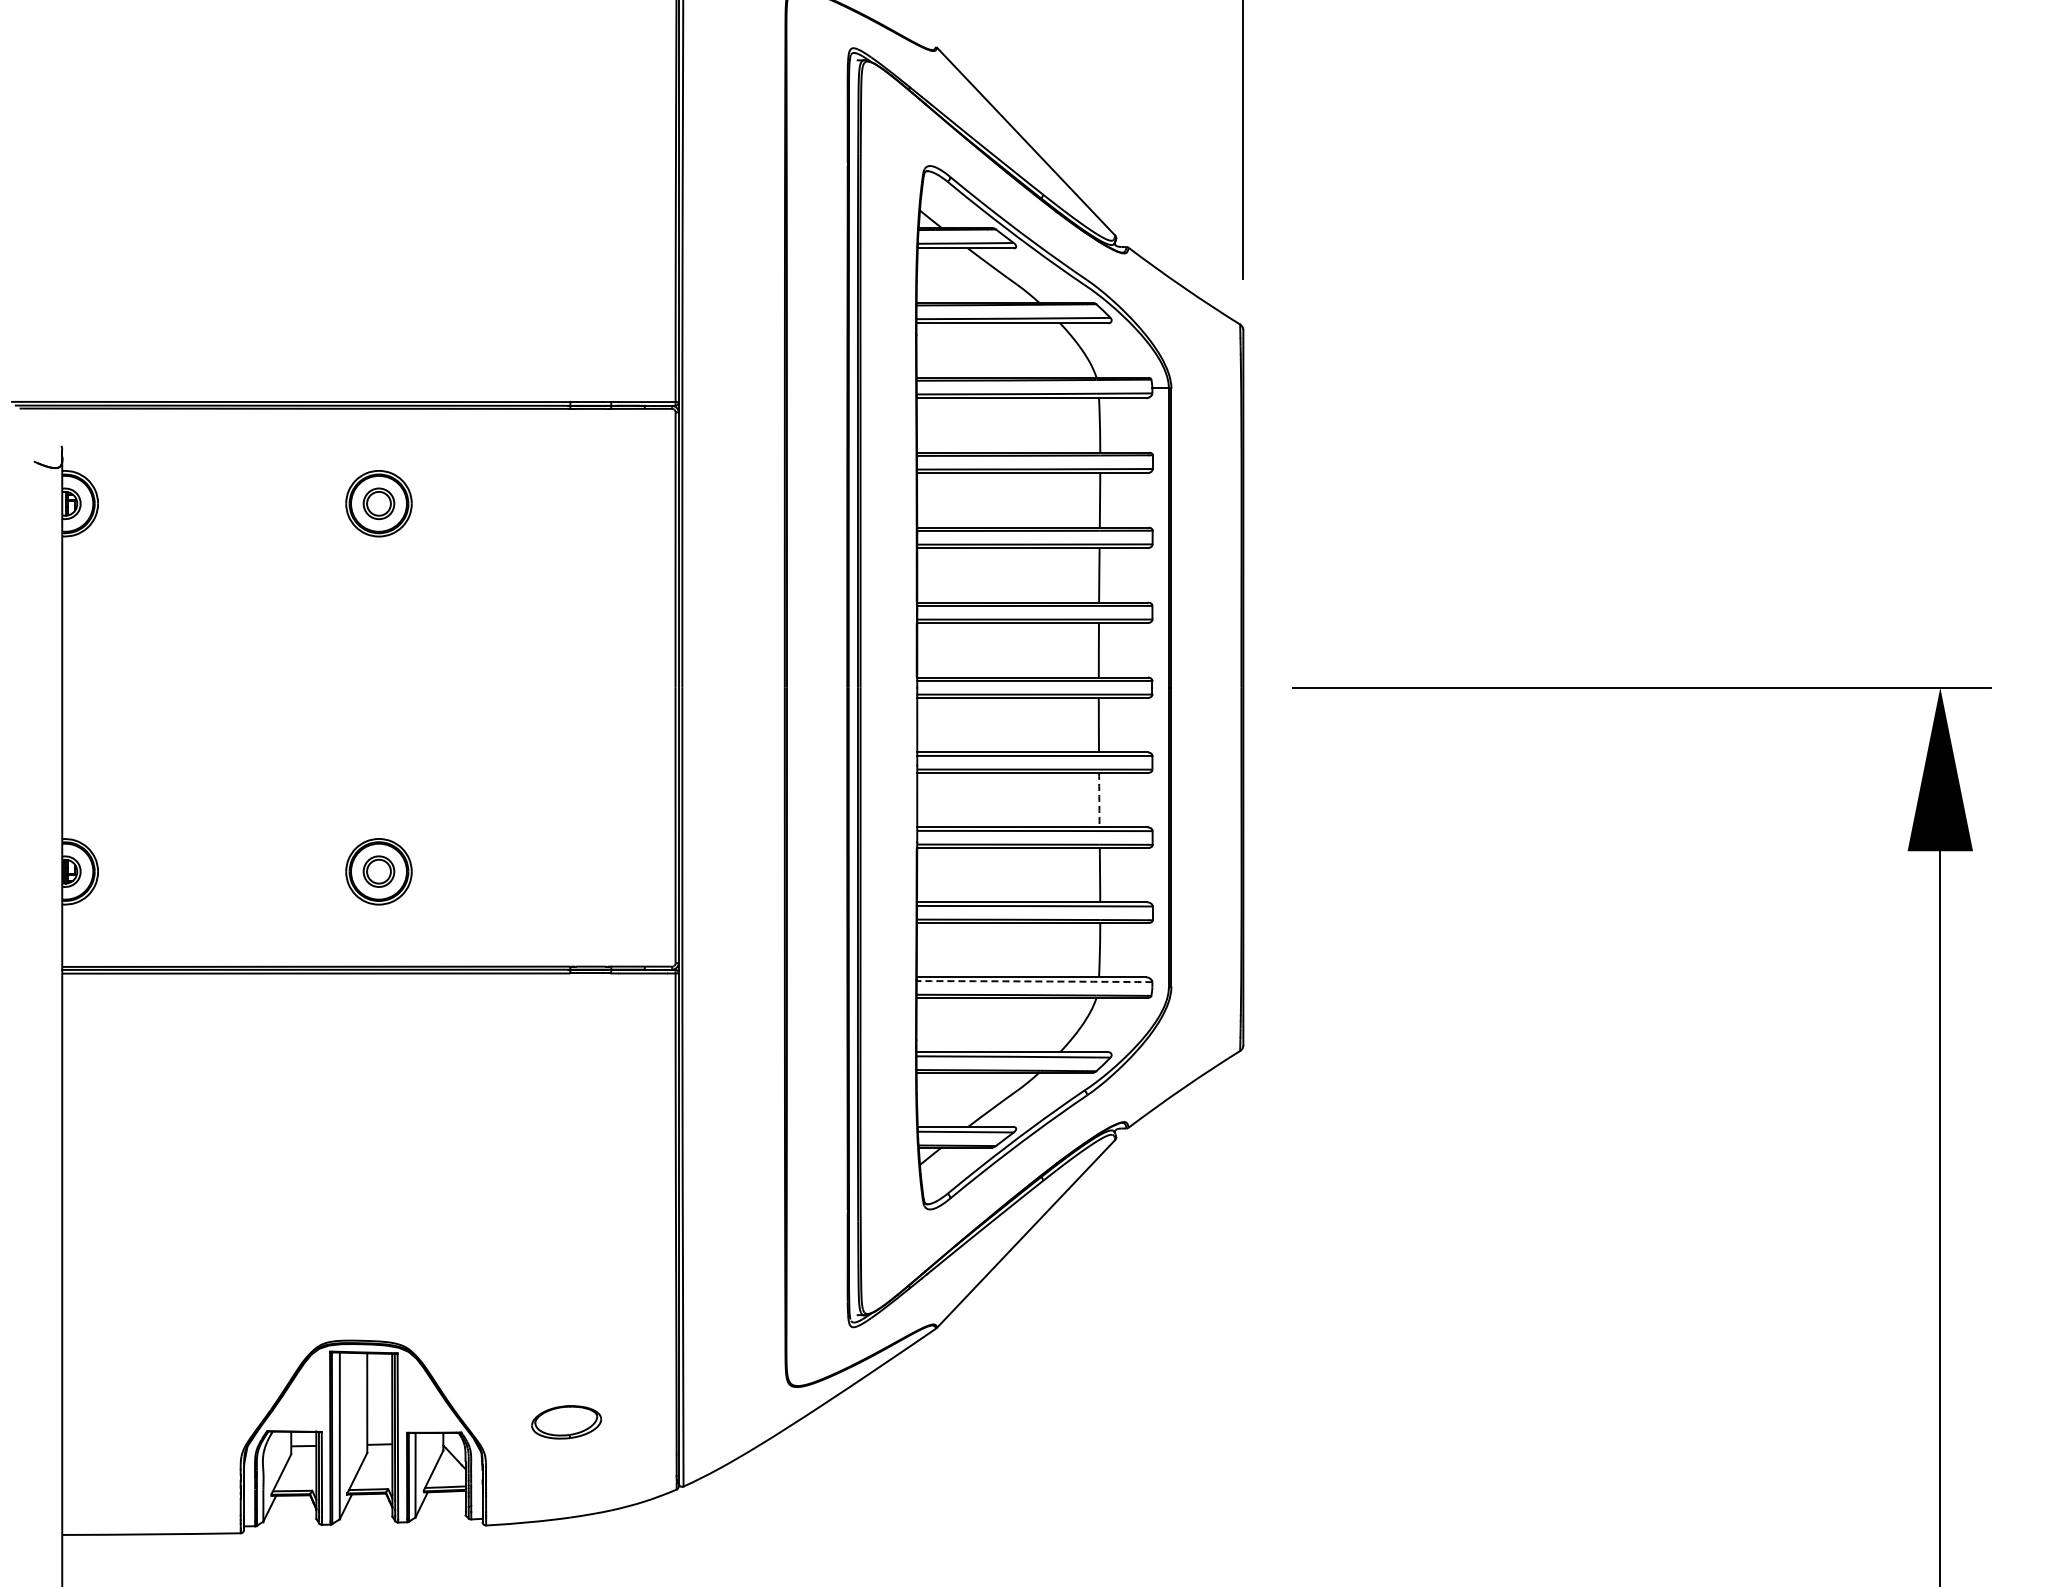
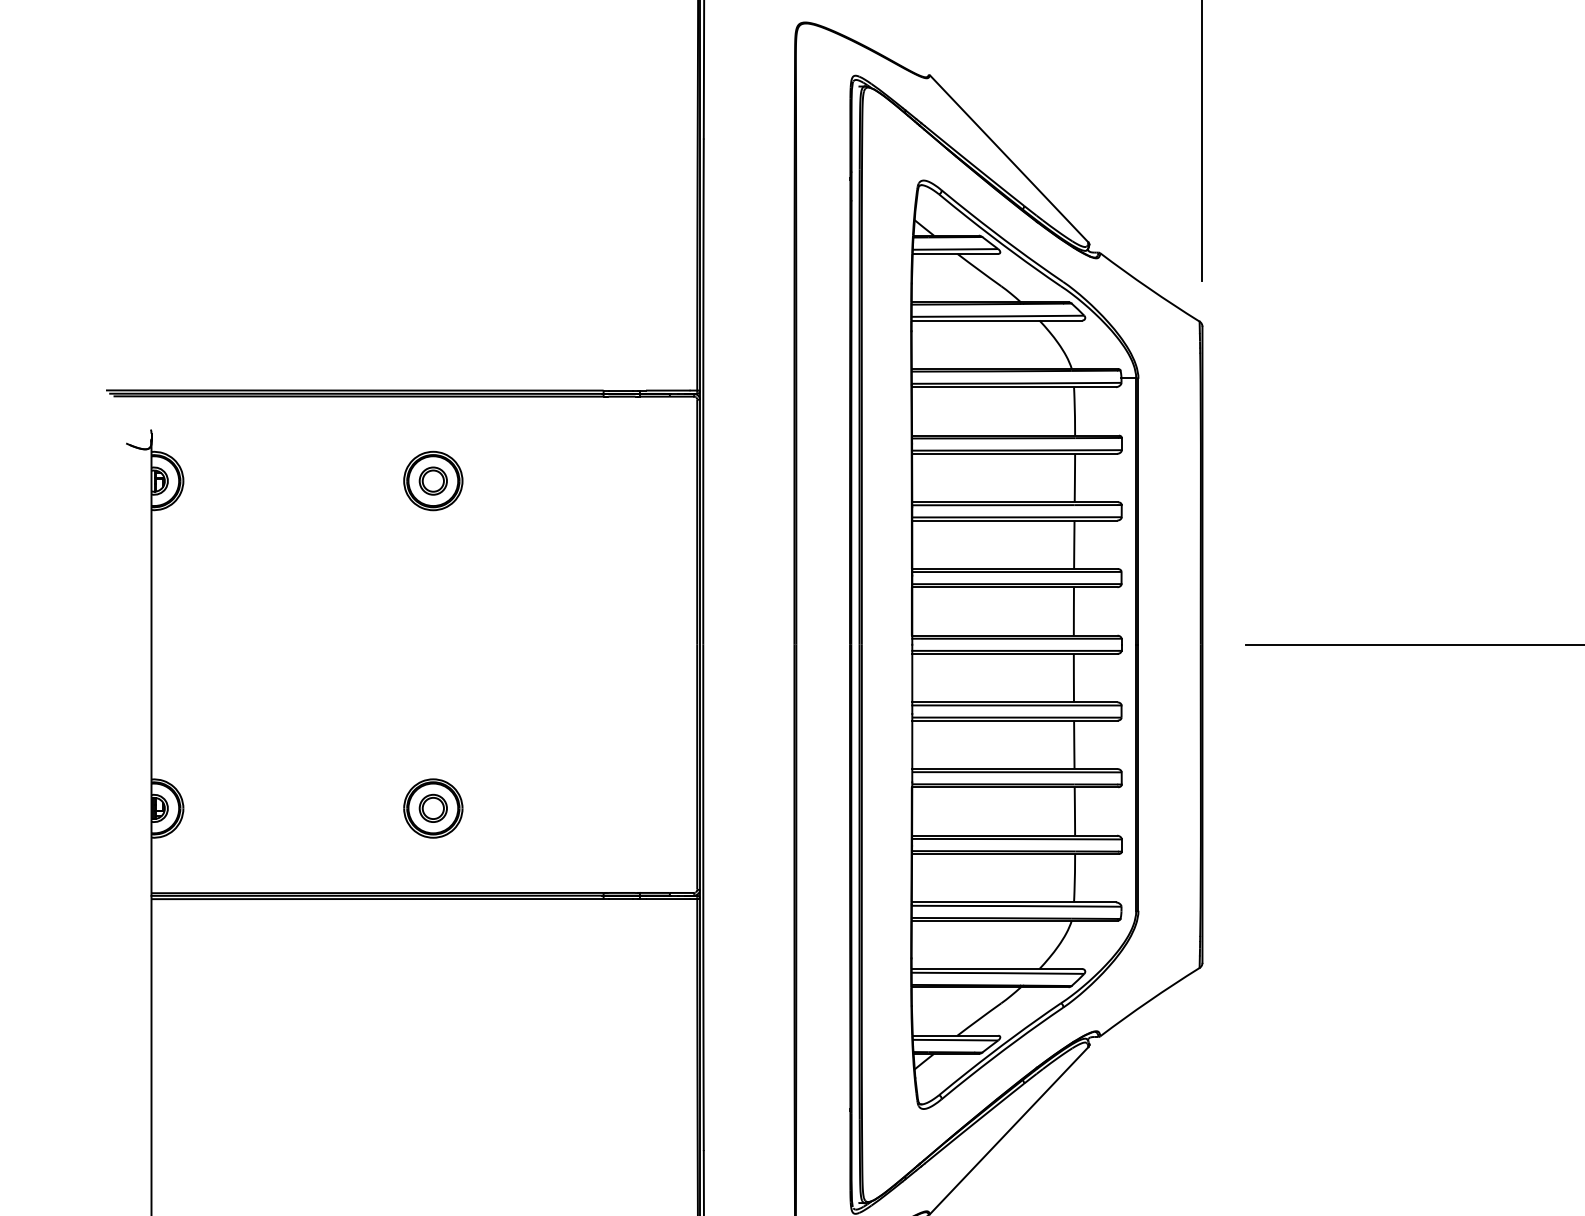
arc: (1099, 800) -> (1074, 745), dashed -> solid
arc: (1034, 981) -> (1016, 906), dashed -> solid

